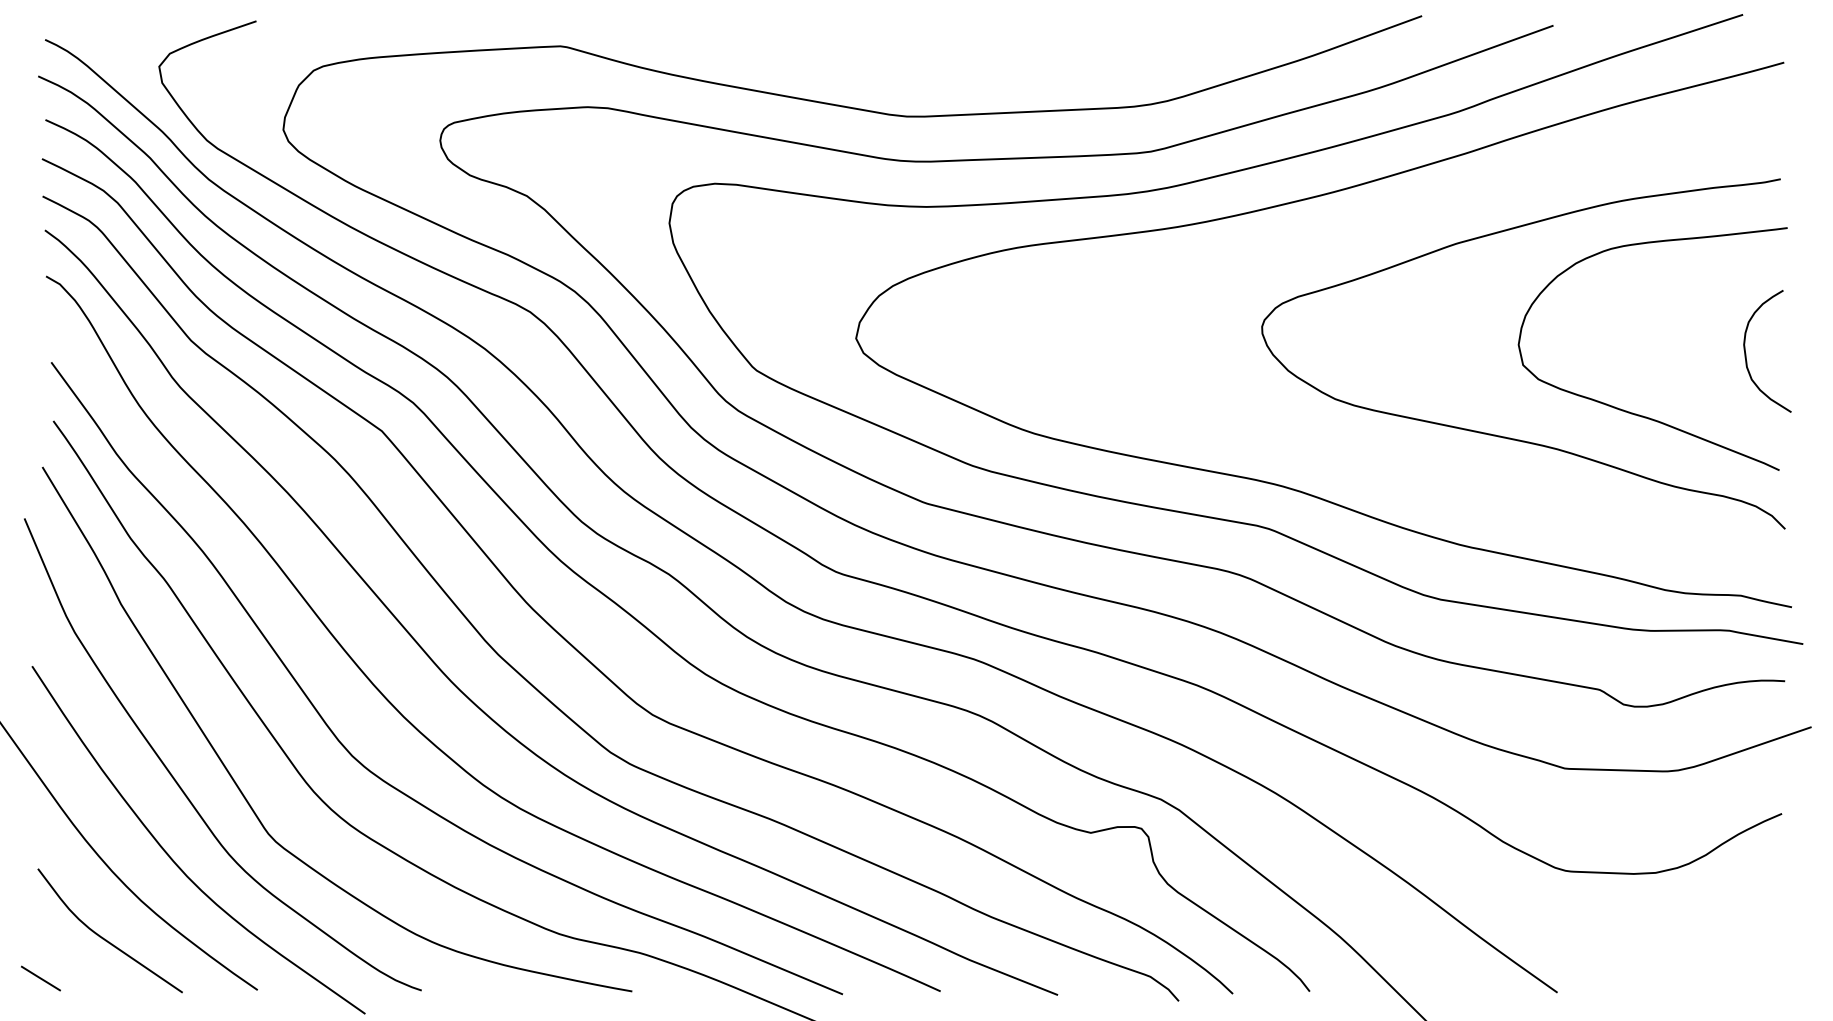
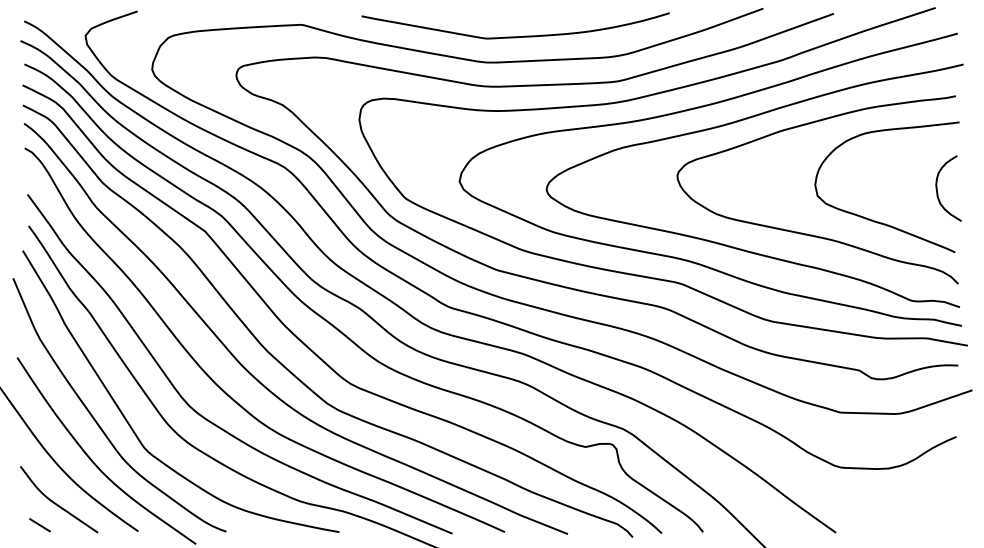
curve: (960, 68) -> (515, 36), added
curve: (1373, 461) -> (737, 247), added
line: (39, 979) -> (39, 525), moved

